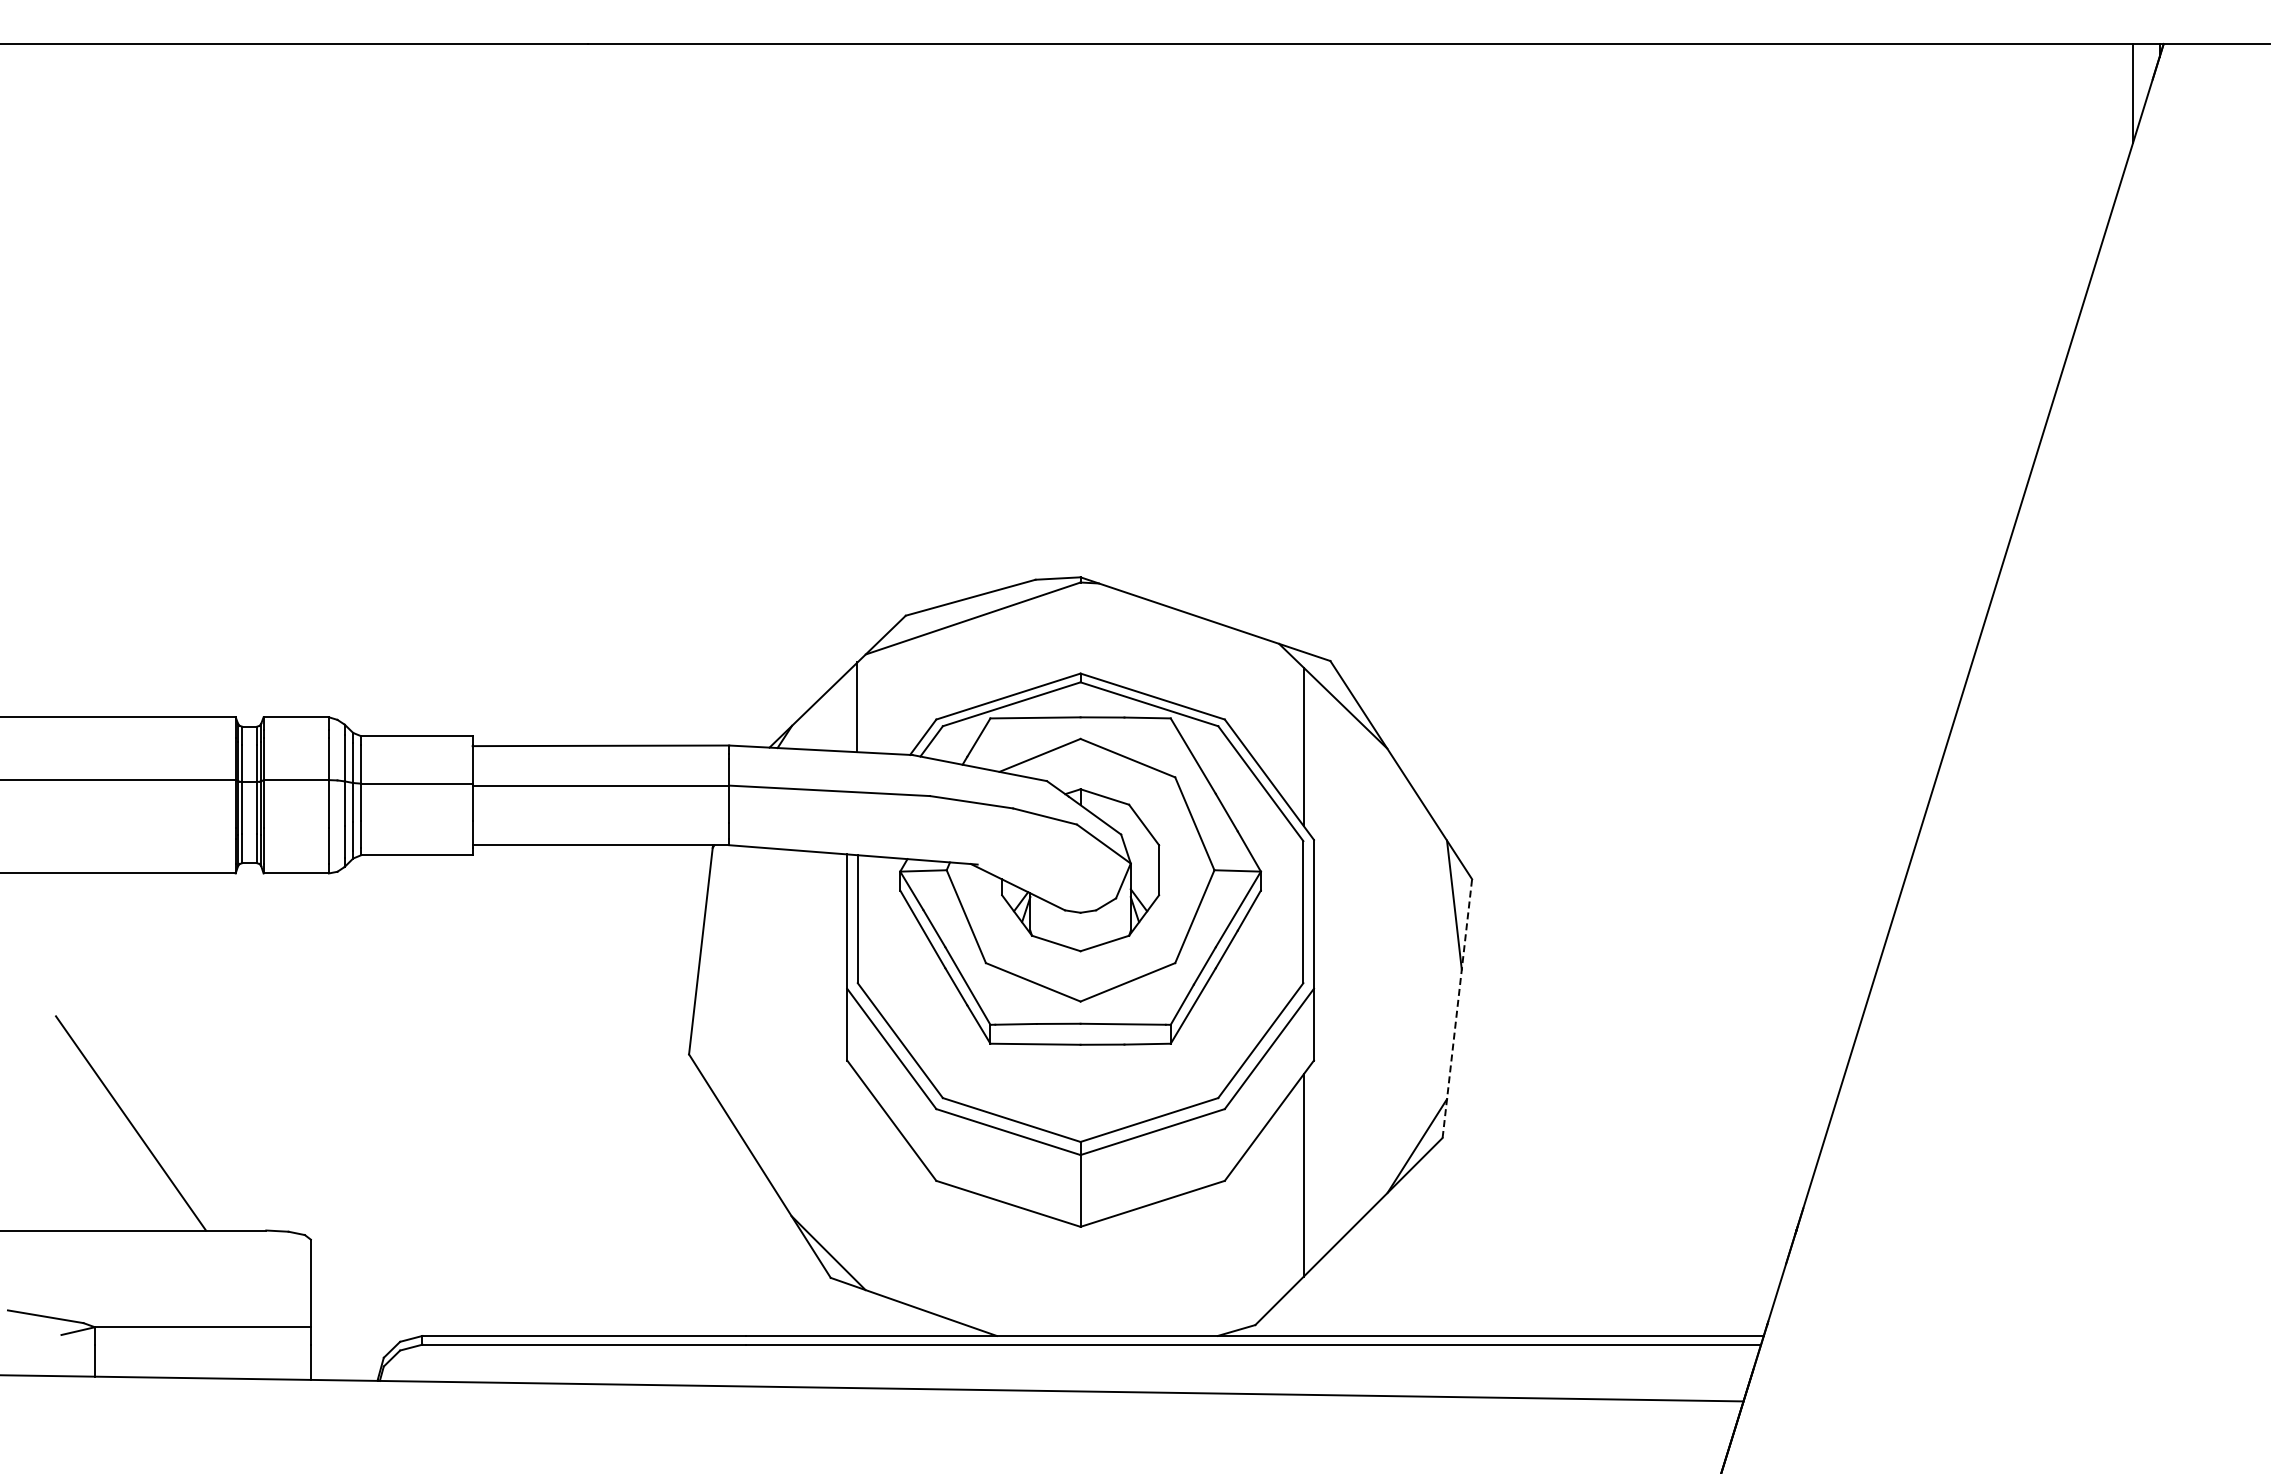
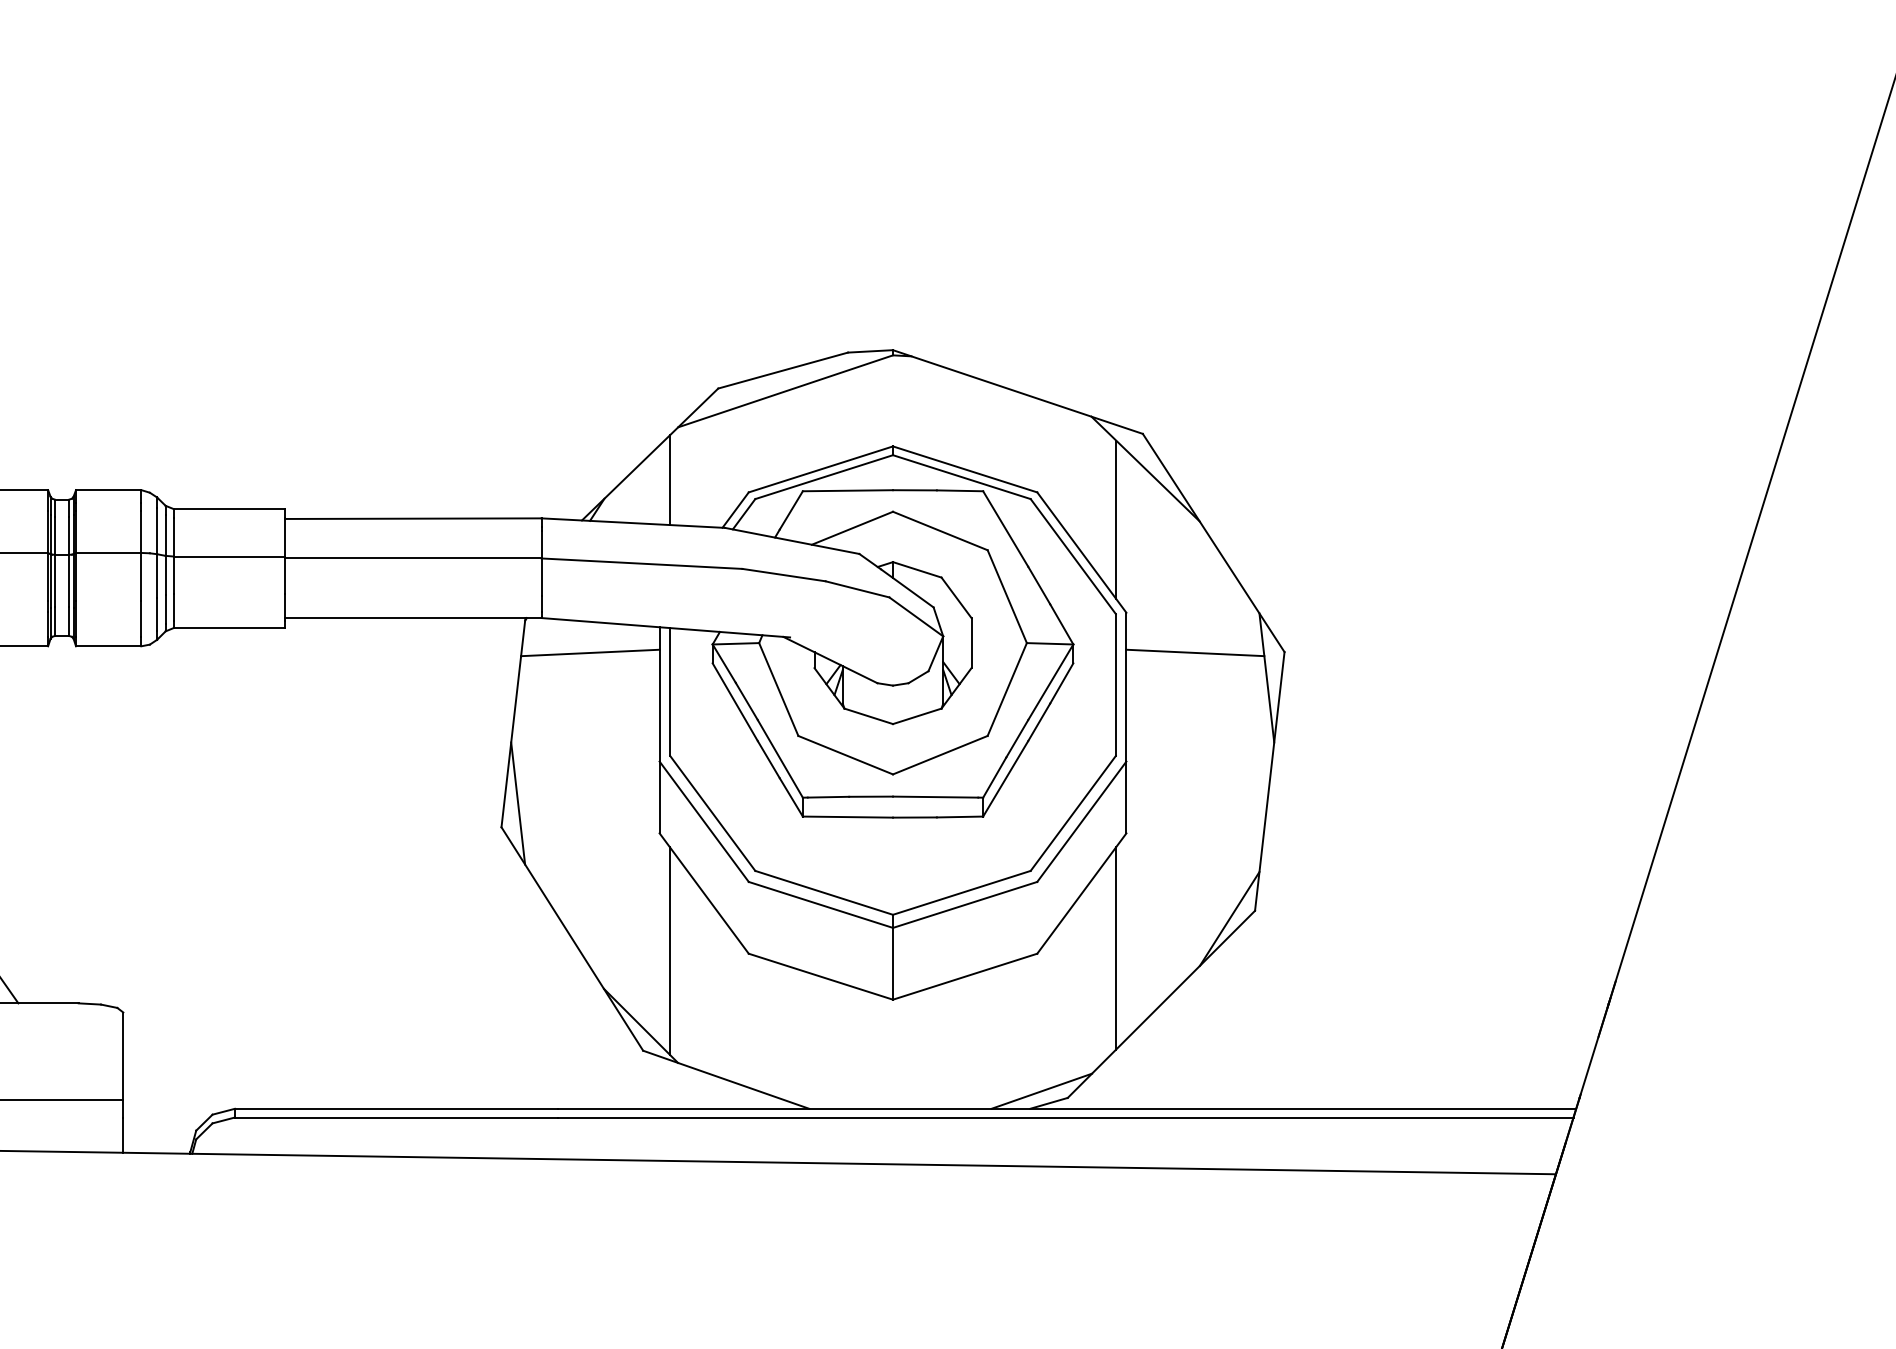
line: (777, 879) -> (589, 652), added
line: (1382, 879) -> (1194, 652), added
line: (1457, 1008) -> (1269, 781), dashed -> solid
line: (705, 1030) -> (517, 803), added
line: (857, 1177) -> (669, 950), added
line: (1229, 1317) -> (1041, 1090), added

